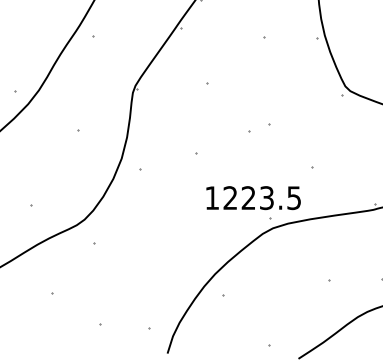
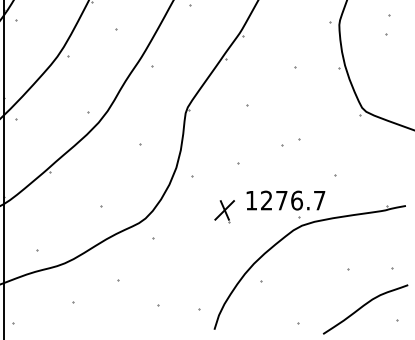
text: (271, 197) -> (300, 200), 1223.5 -> 1276.7
part: (179, 211) -> (224, 211), added

